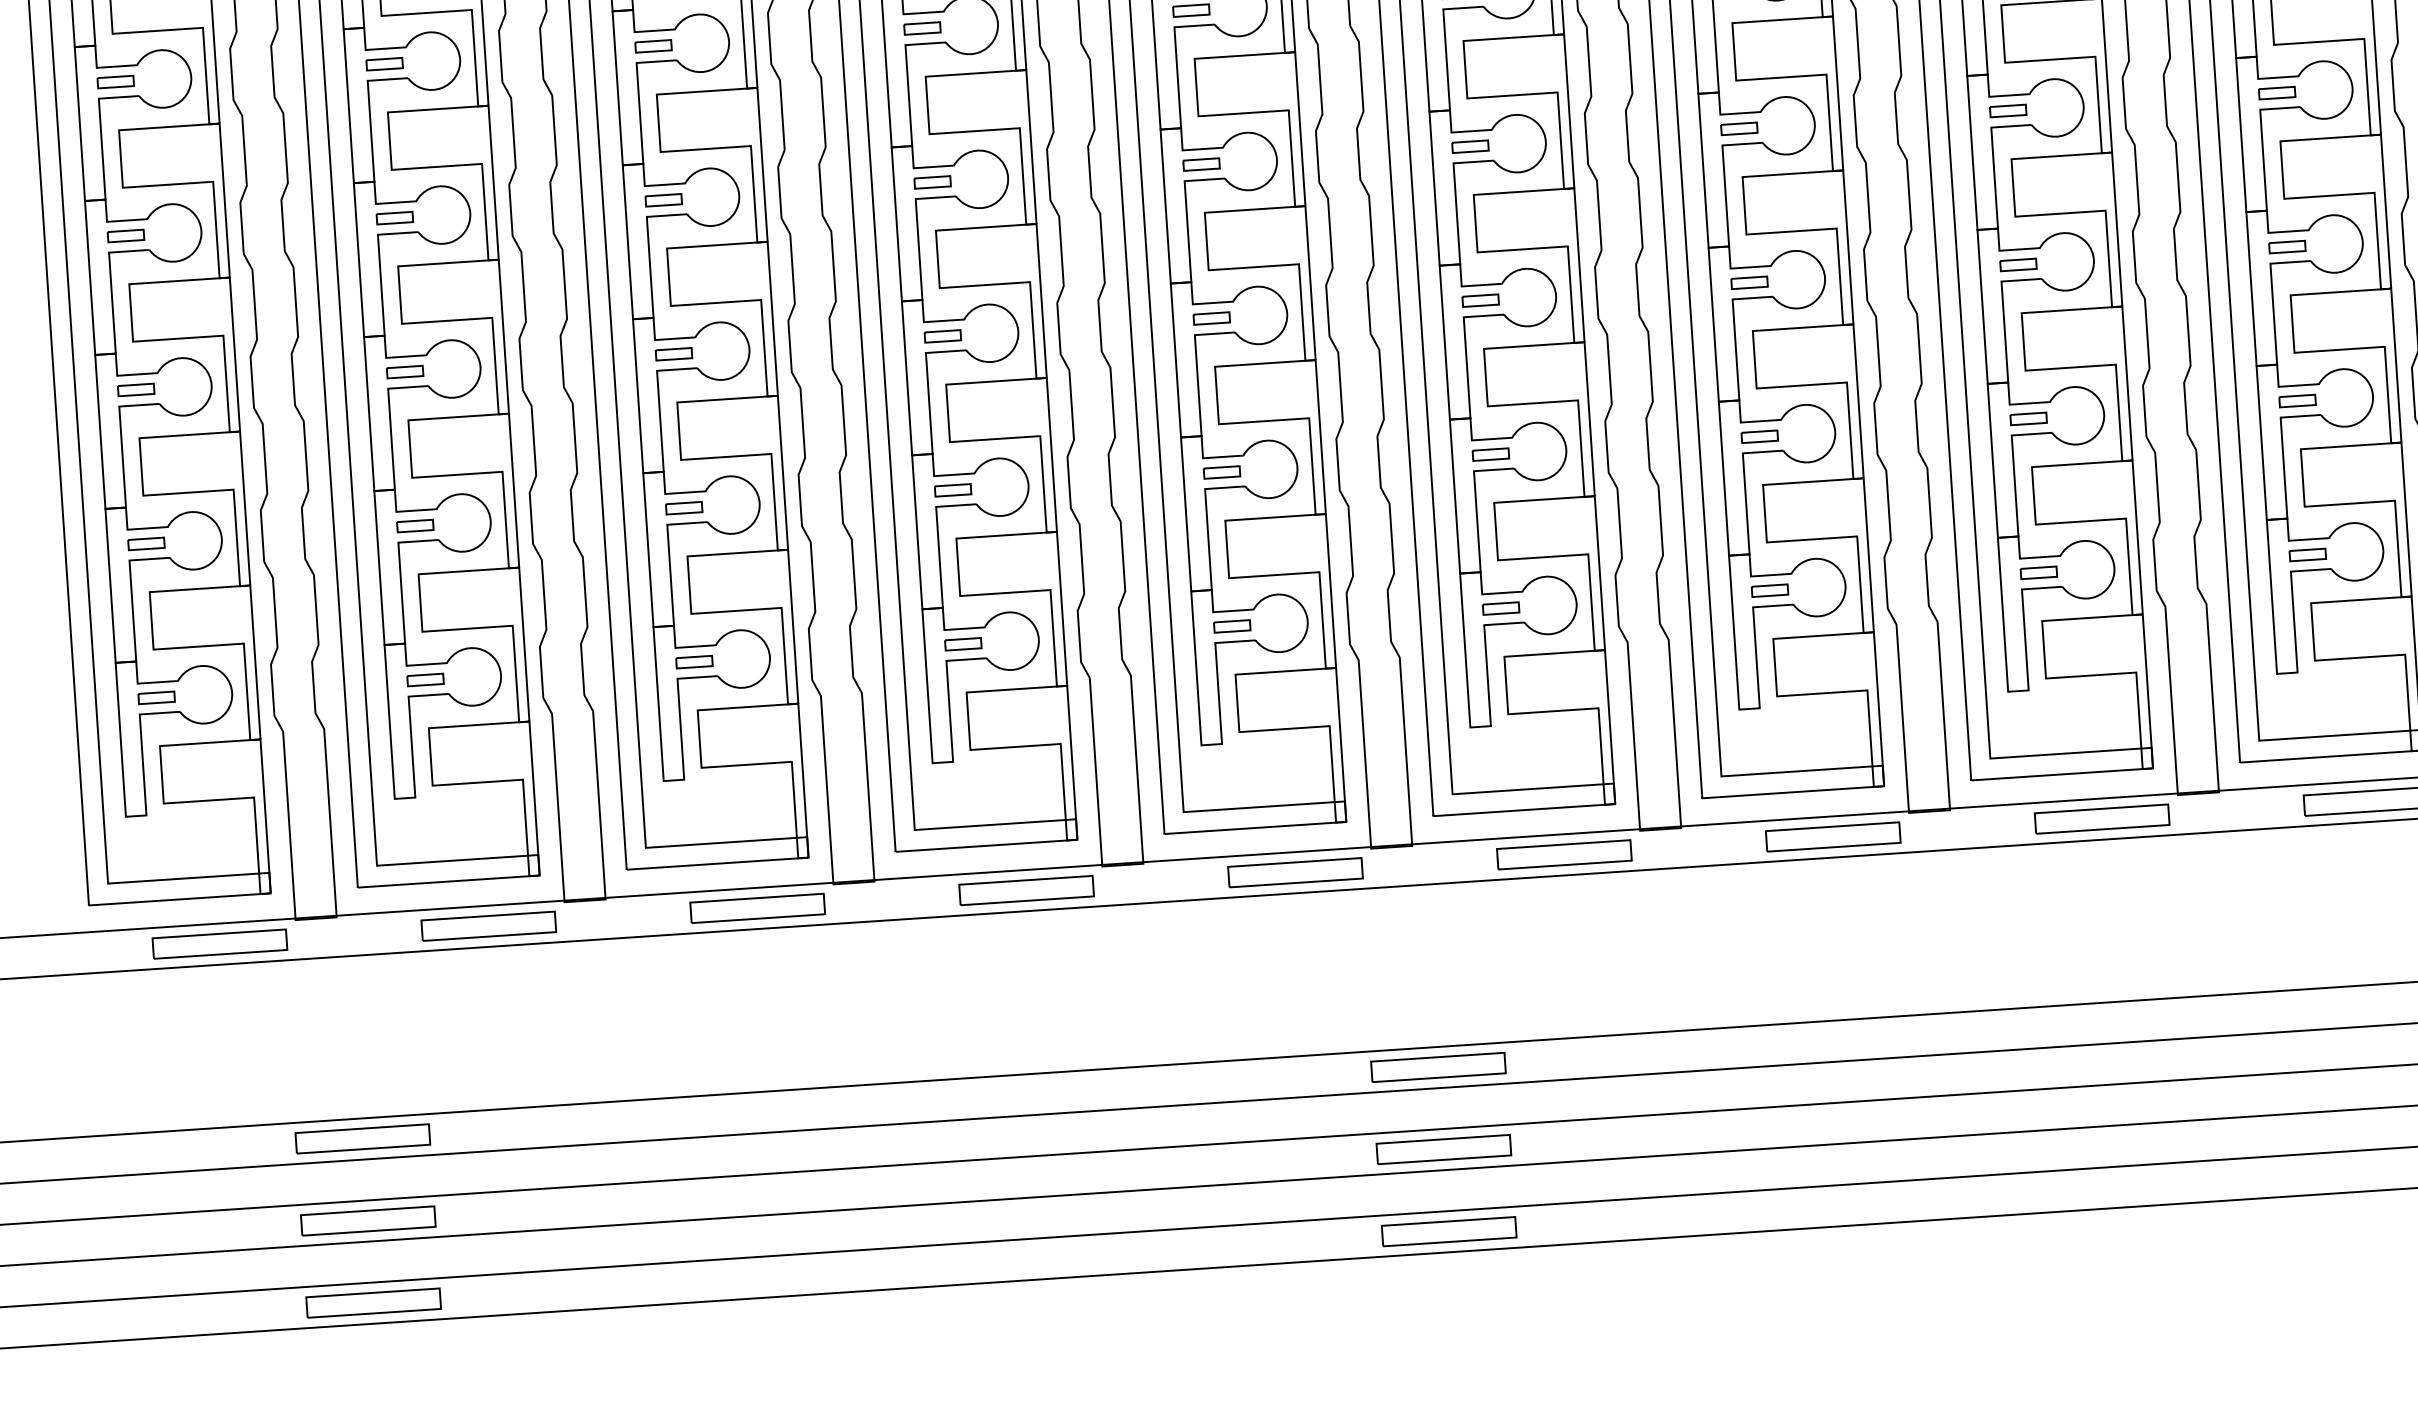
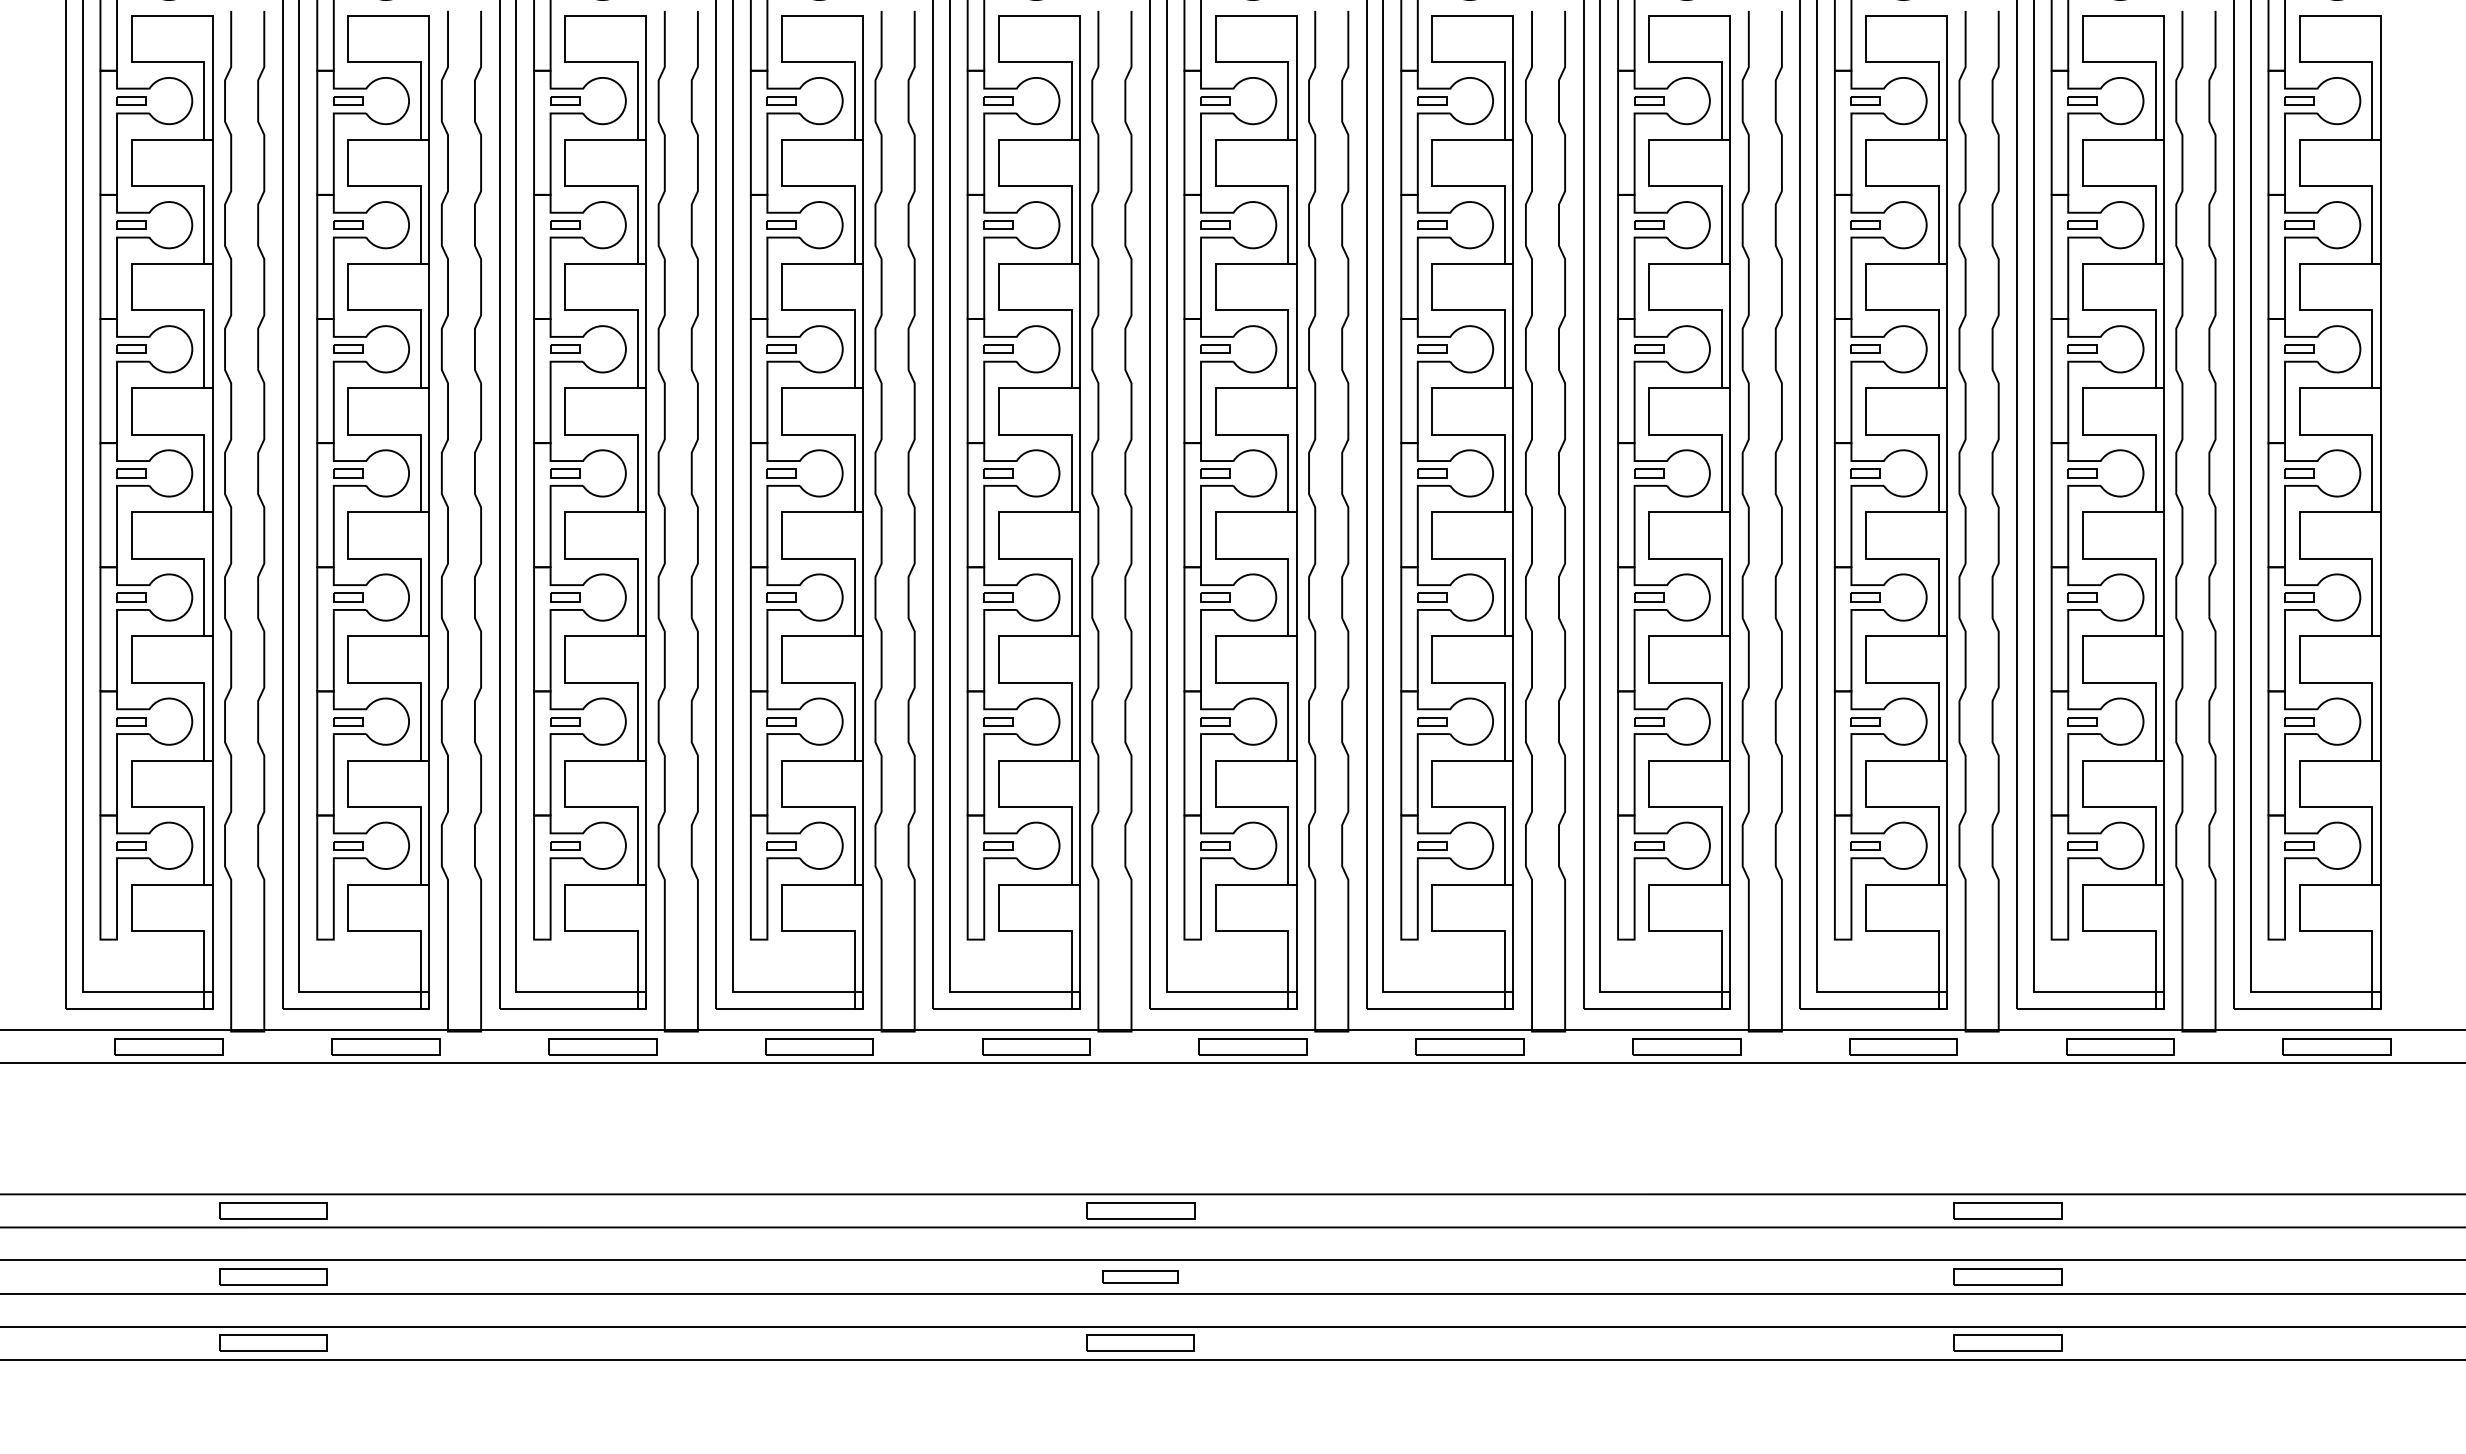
part: (1443, 1148) -> (1140, 1276), size x0.7

